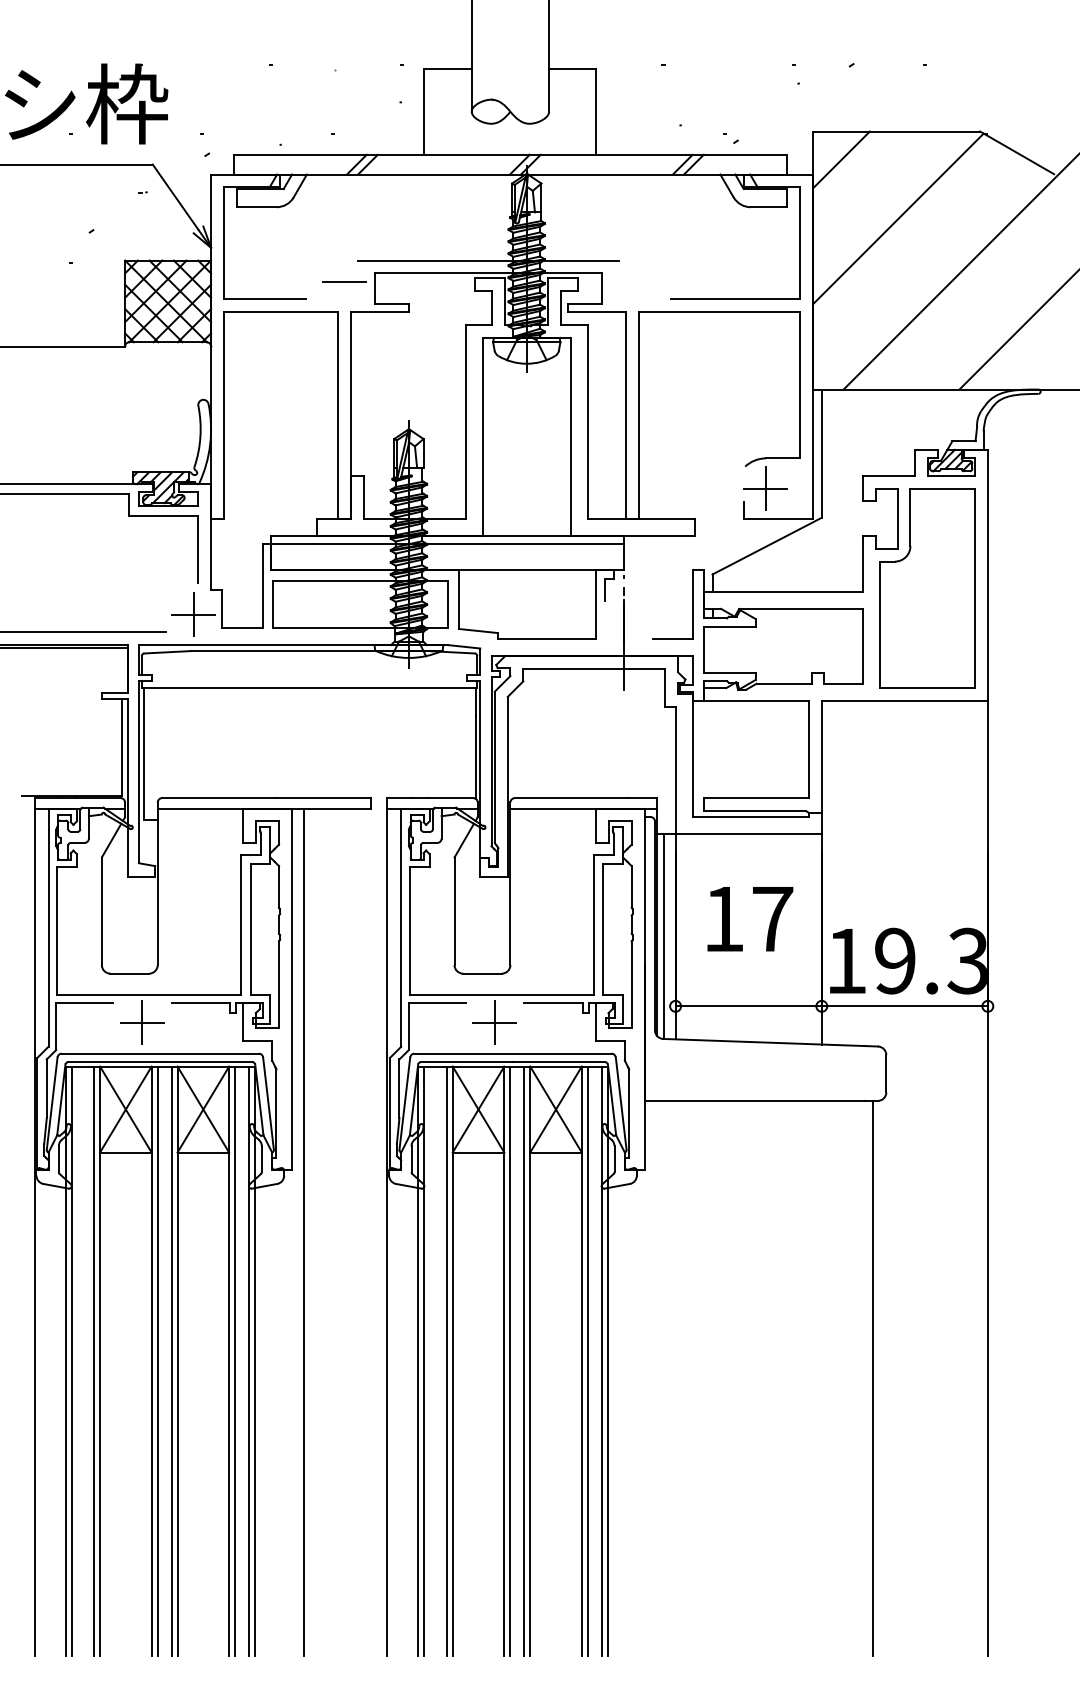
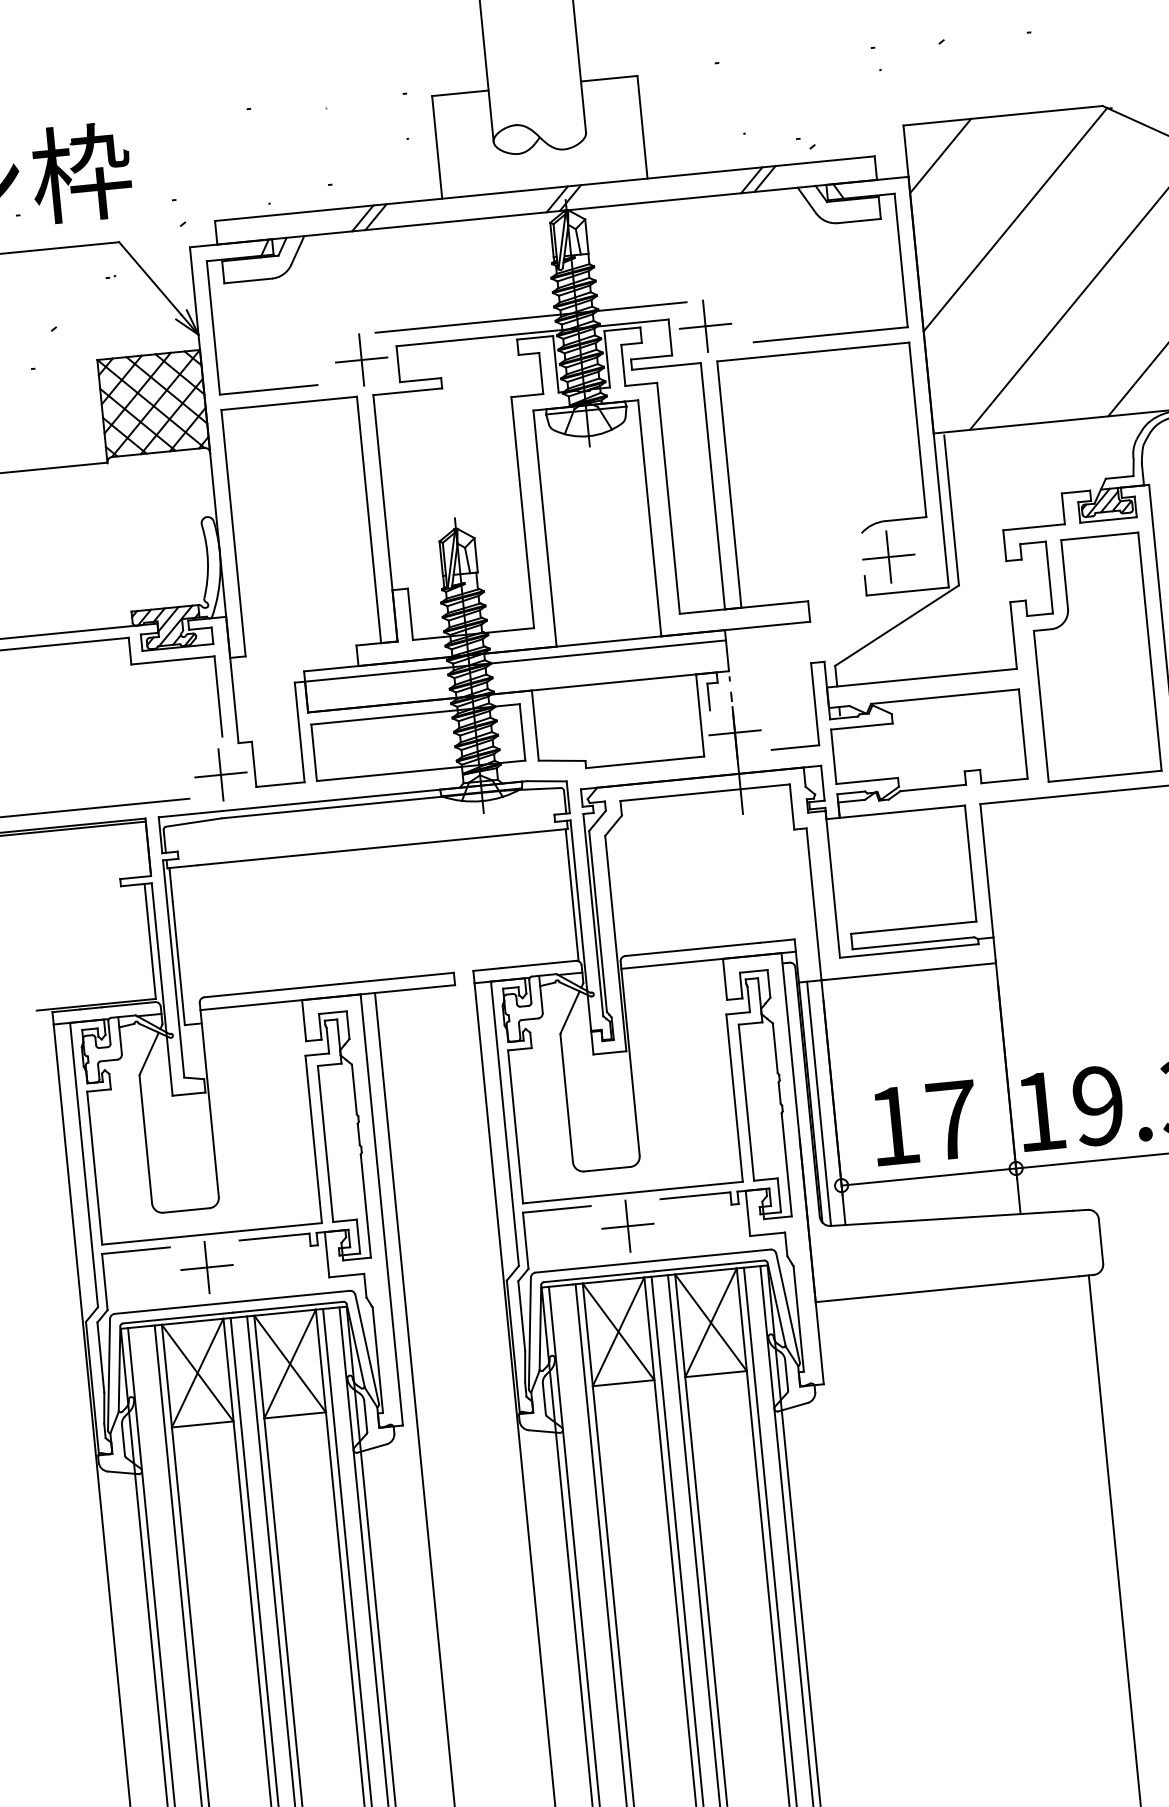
line: (344, 281) -> (361, 359), added
part: (632, 282) -> (705, 326), added
line: (623, 621) -> (734, 732), added
text: (750, 919) -> (925, 1123), moved

